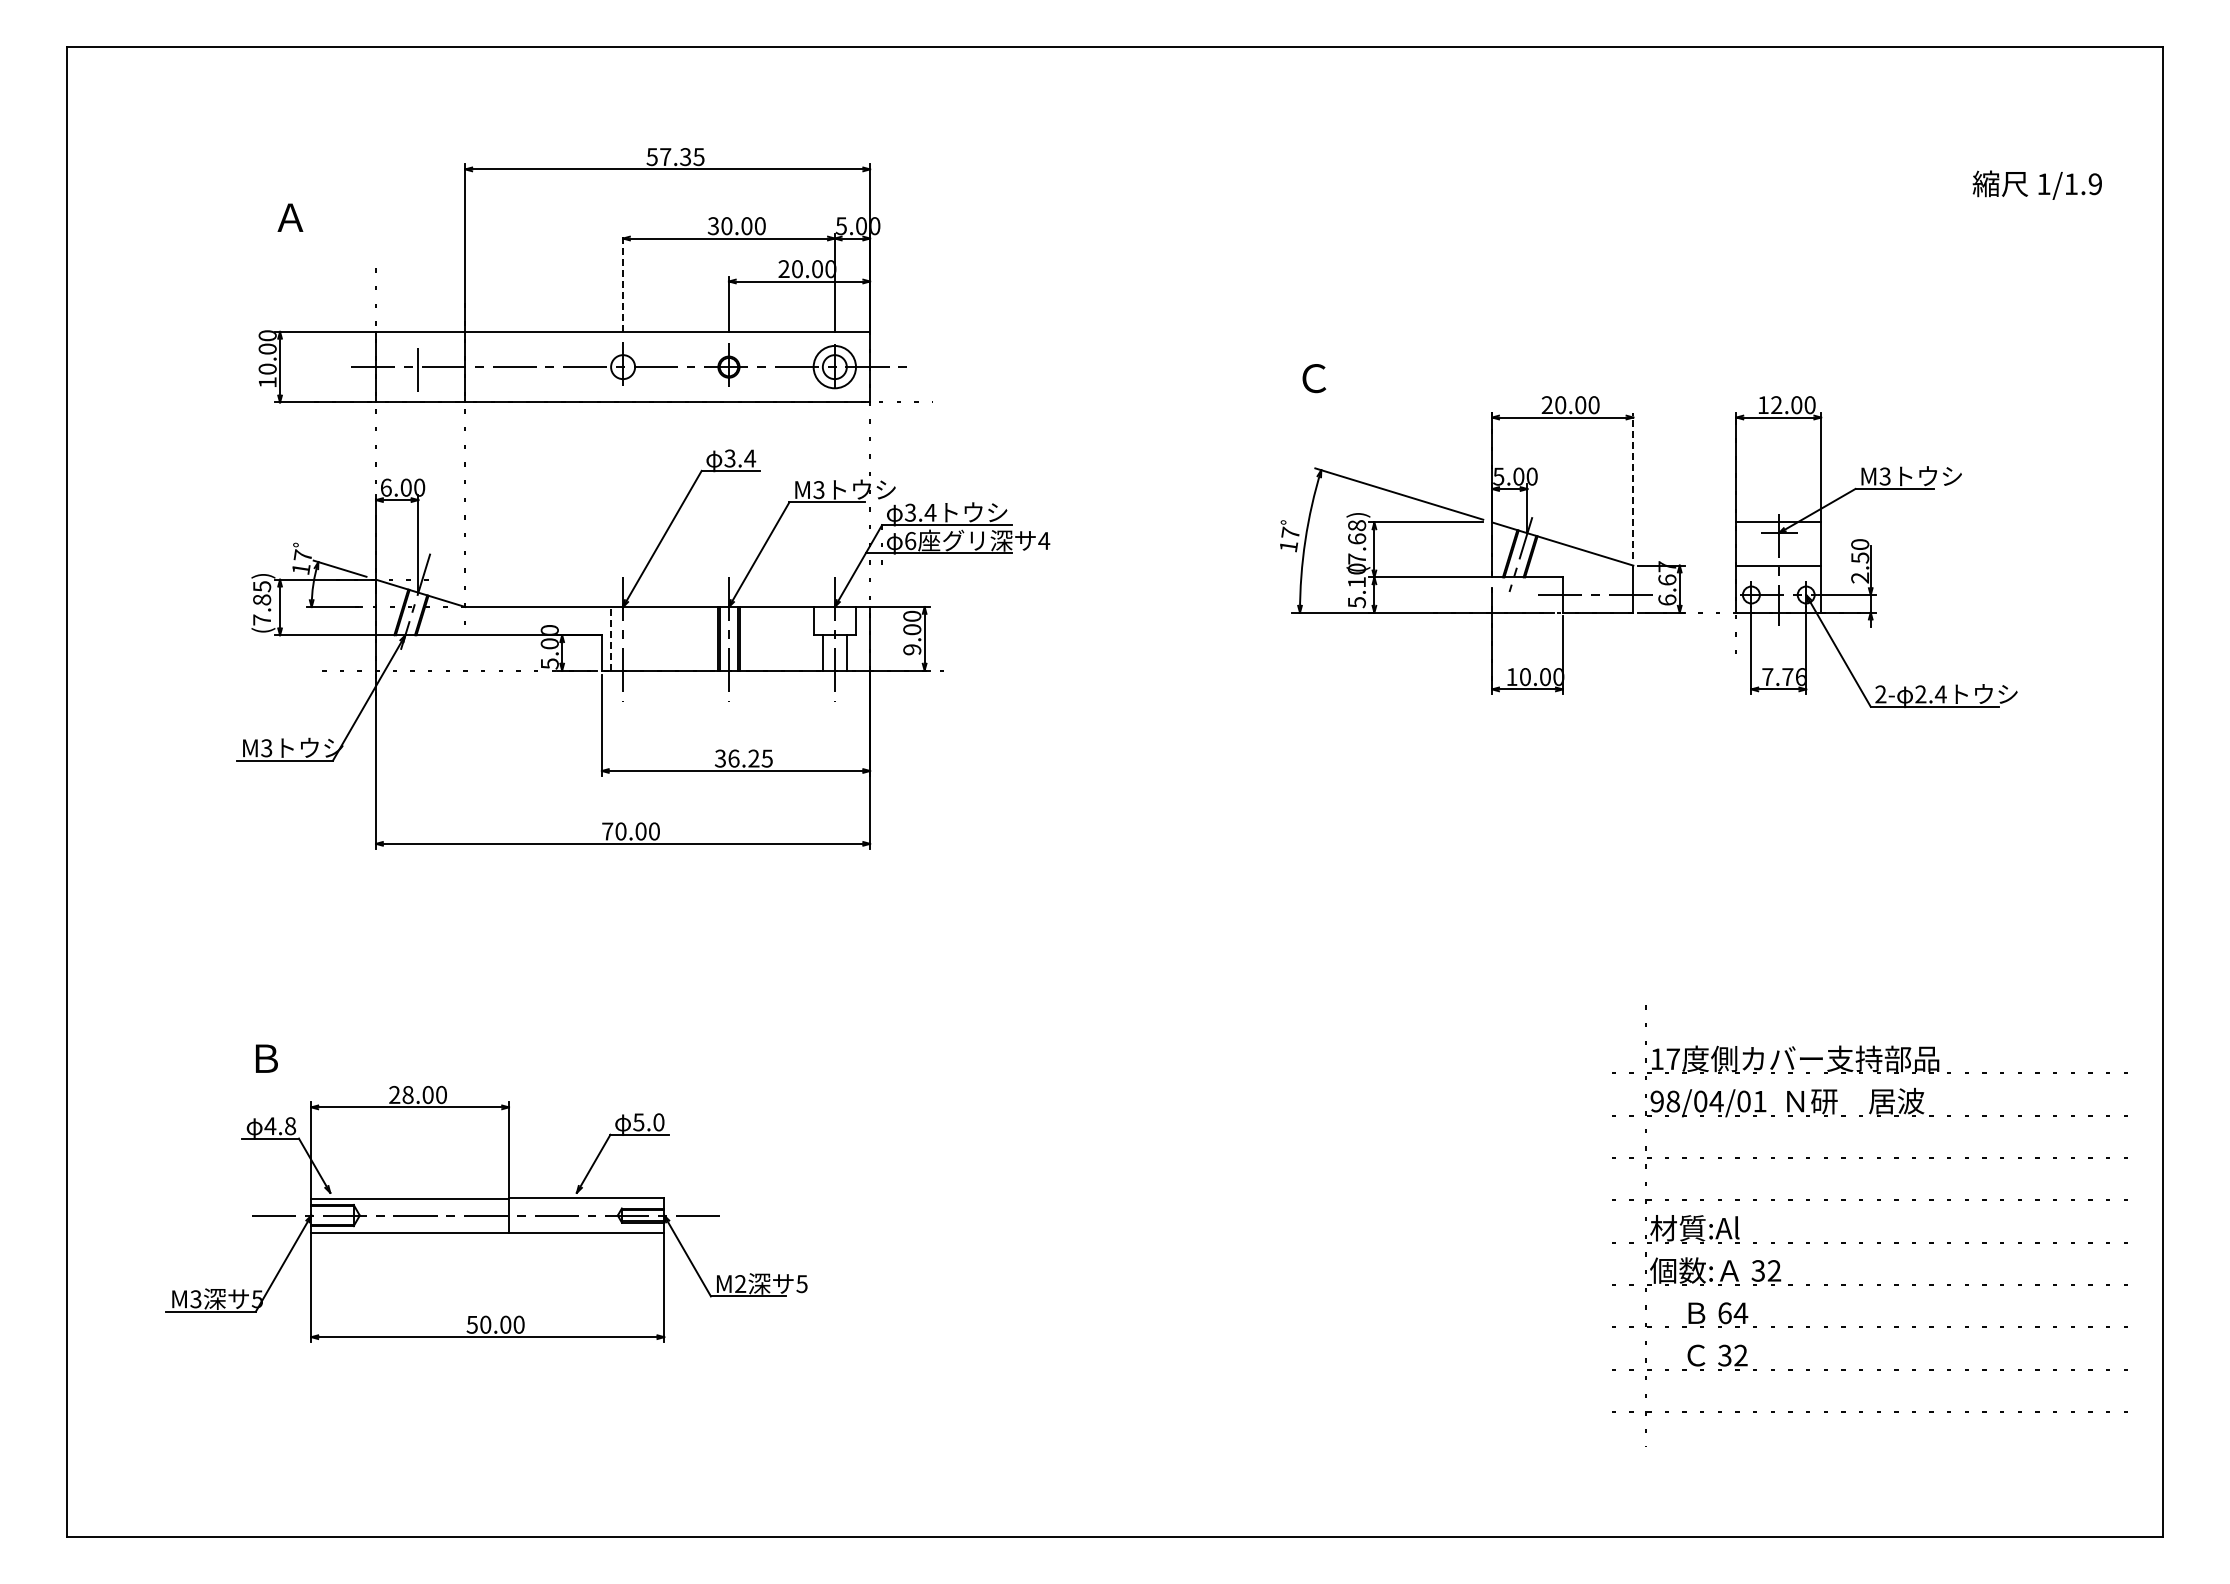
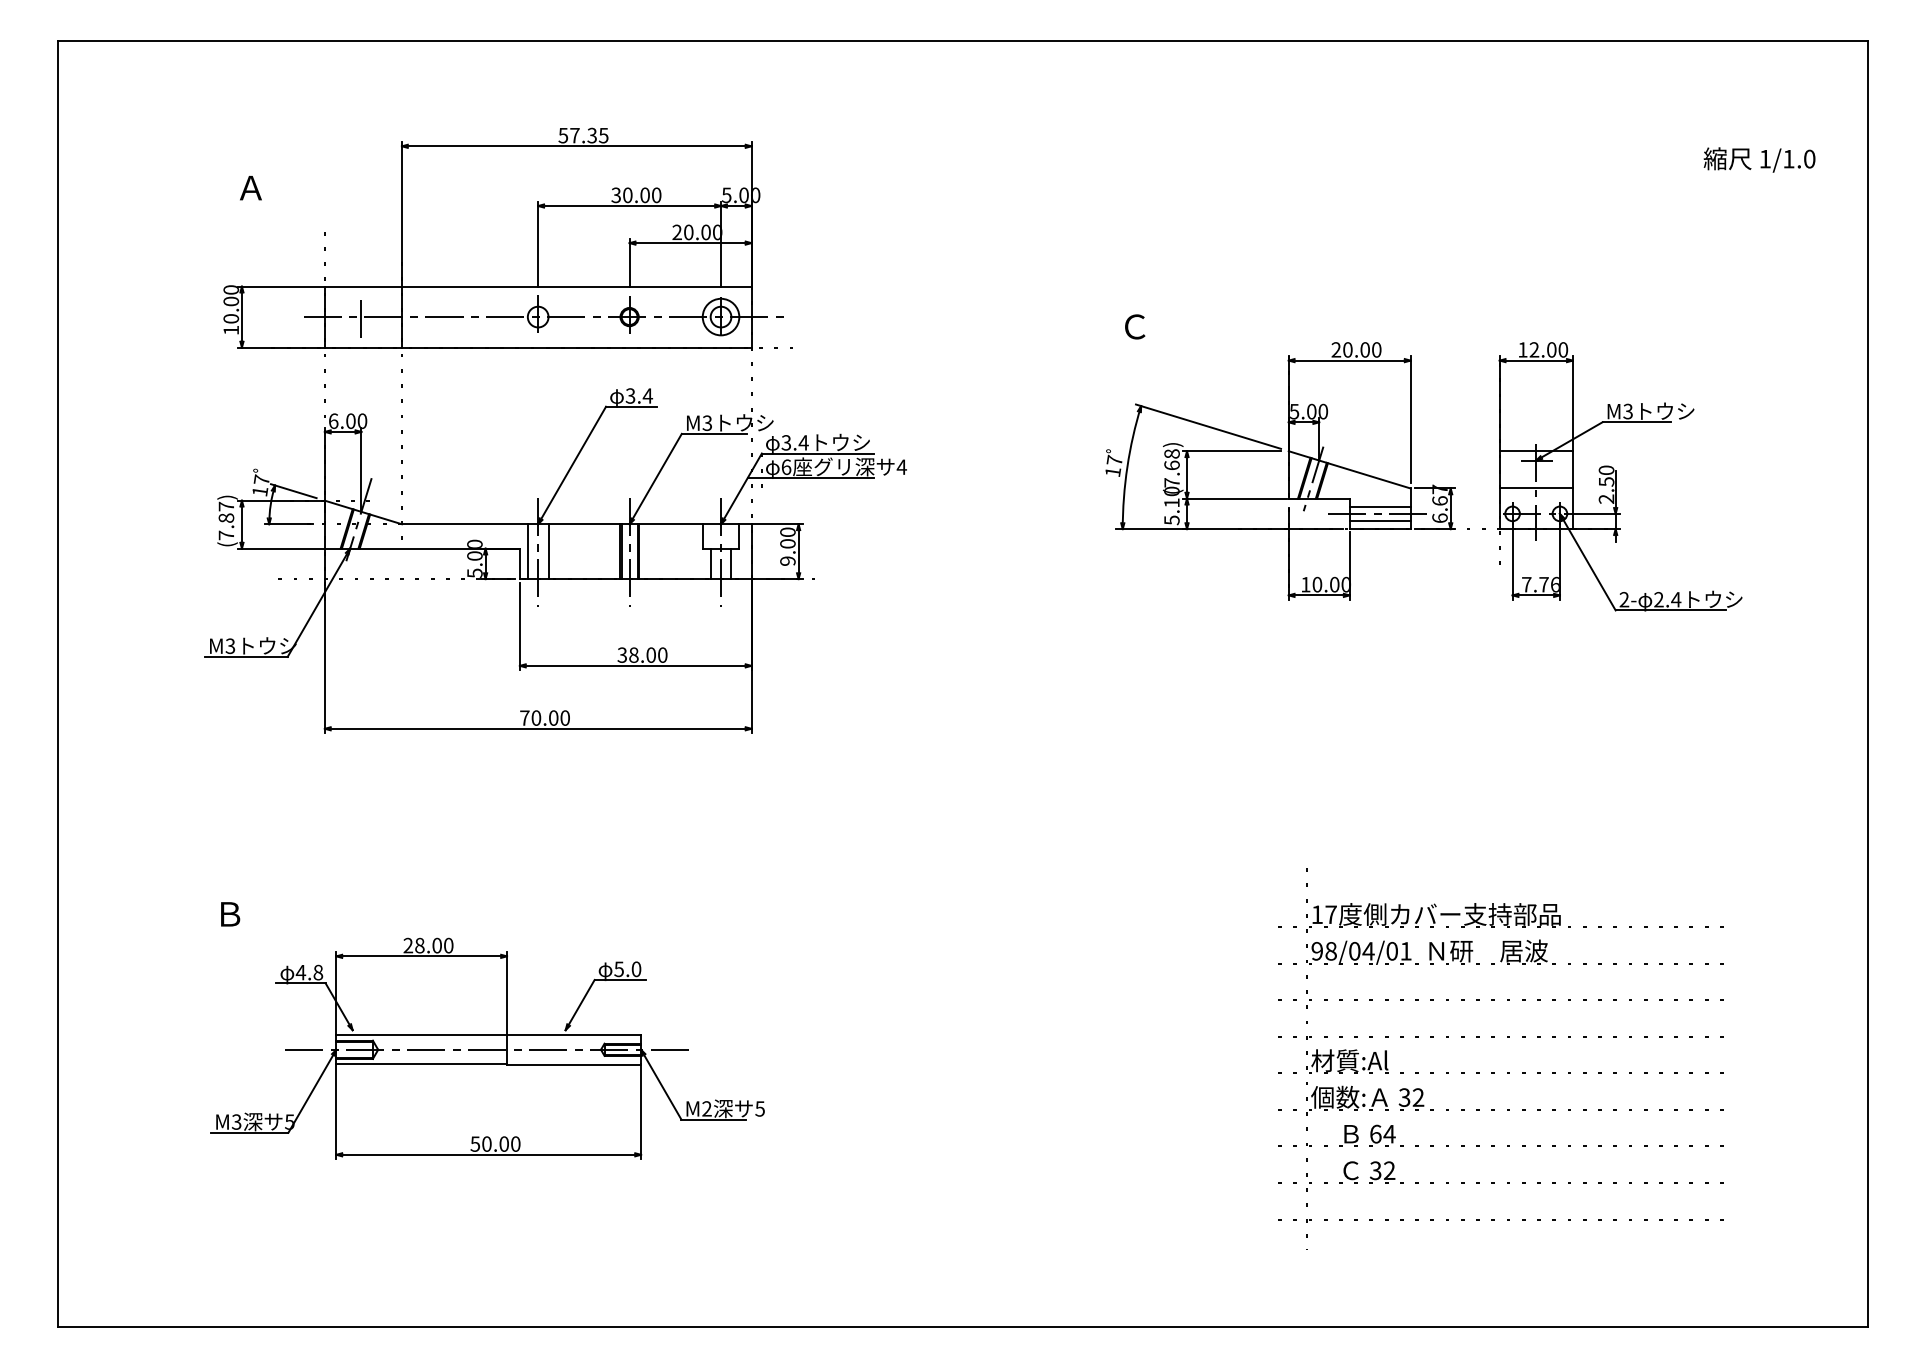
text: (2095, 184) -> (1809, 159), 1/1.9 -> 1/1.0
line: (623, 282) -> (538, 243), dashed -> solid
line: (1633, 485) -> (1410, 419), dashed -> solid
text: (262, 586) -> (226, 506), (7.85) -> (7.87)
line: (1597, 586) -> (1379, 506), added
line: (1597, 603) -> (1379, 521), added
line: (611, 638) -> (528, 551), dashed -> solid
line: (635, 638) -> (548, 551), added
text: (750, 758) -> (648, 655), 36.25 -> 38.00
part: (486, 1214) -> (487, 1048), moved
part: (1862, 1242) -> (1494, 1073), moved

